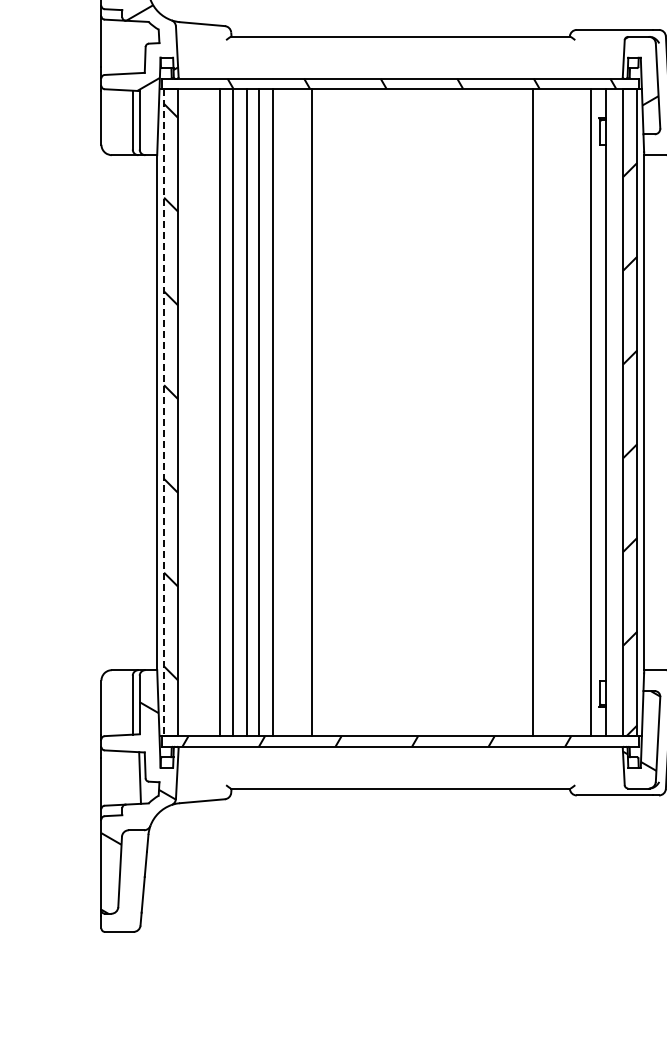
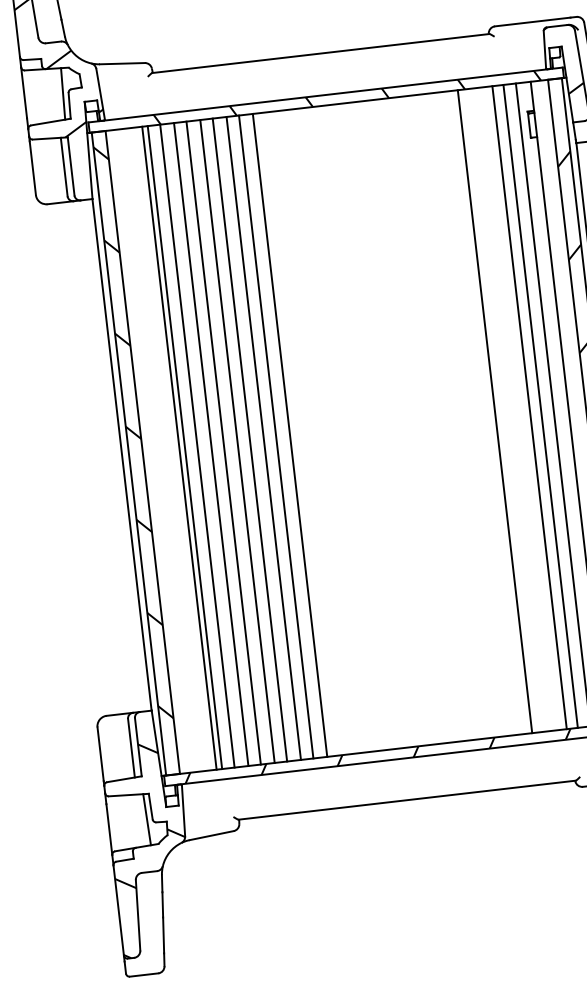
line: (139, 47) -> (62, 94), added
line: (164, 412) -> (129, 453), dashed -> solid
line: (214, 412) -> (179, 448), added
line: (285, 412) -> (249, 439), added
line: (299, 412) -> (263, 438), added
line: (326, 412) -> (290, 435), added
line: (567, 412) -> (529, 407), added
line: (578, 412) -> (540, 406), added

